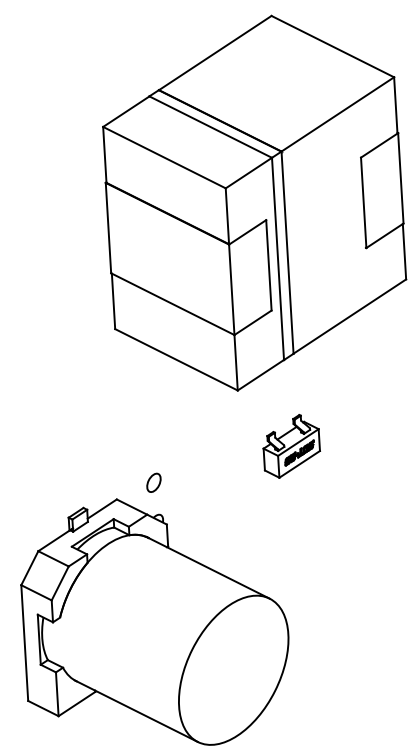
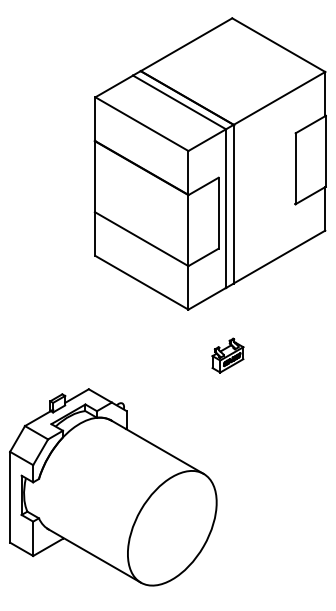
part: (290, 445) -> (227, 355), size x0.7
part: (153, 482) -> (118, 377), removed

